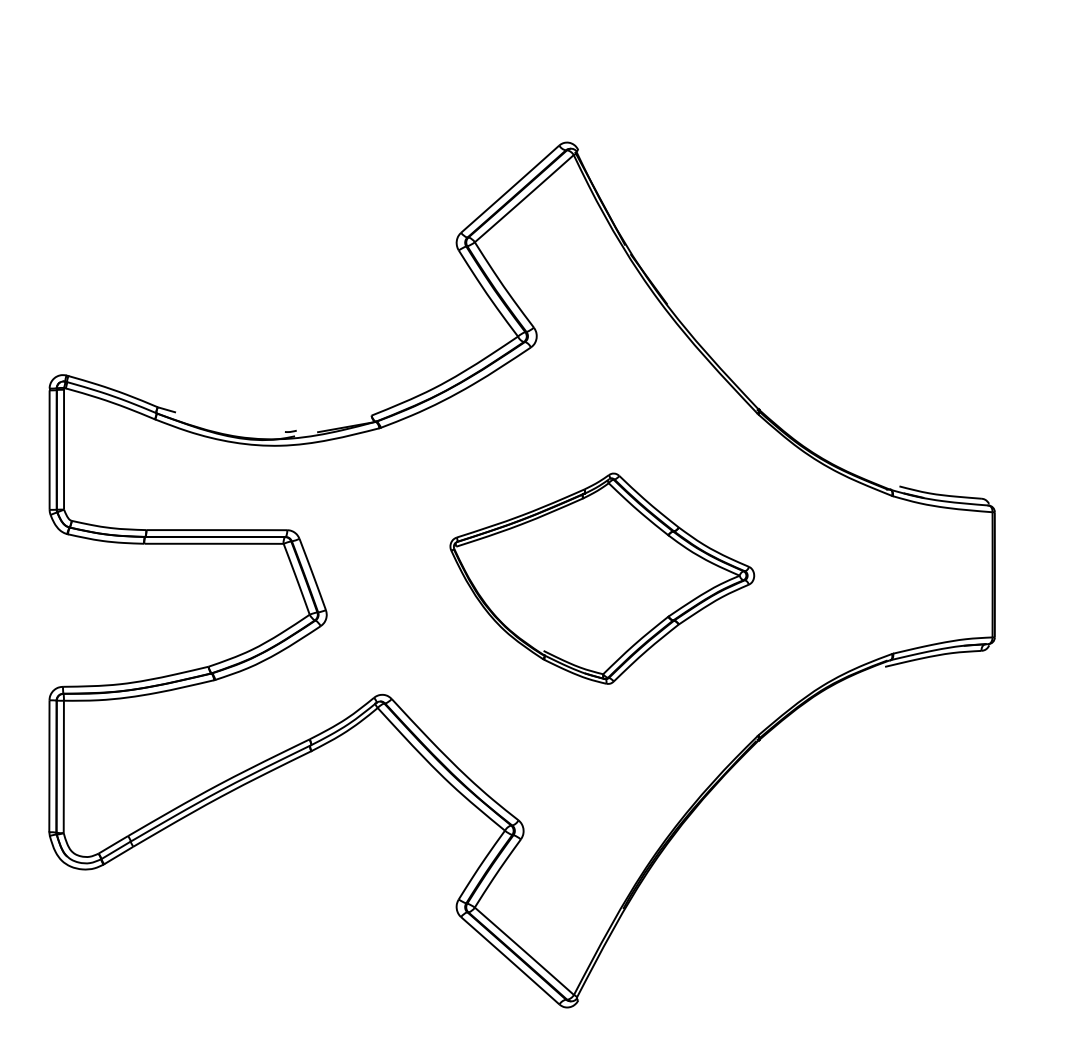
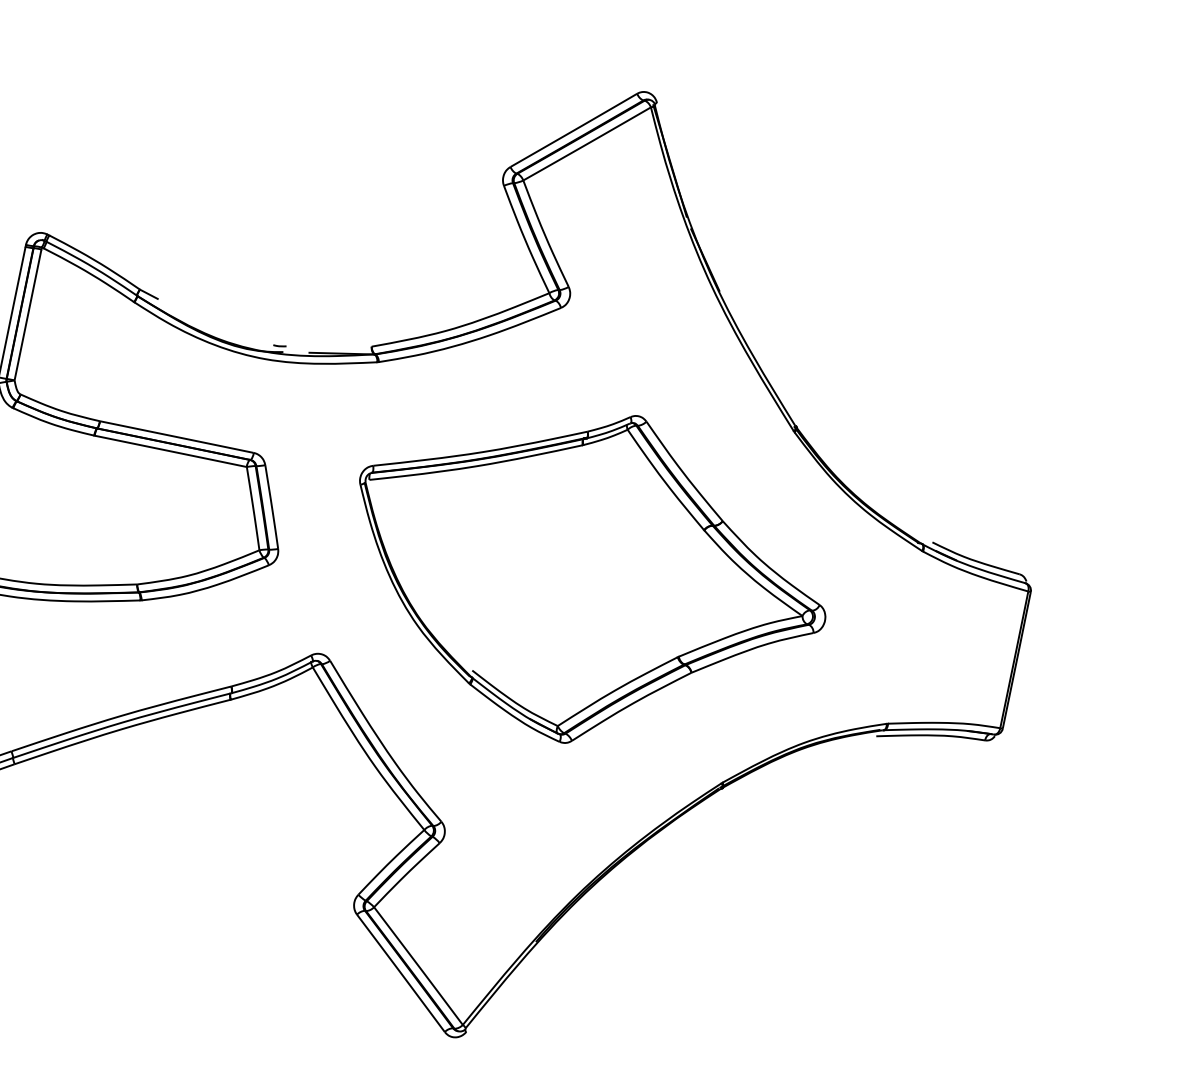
part: (602, 578) -> (587, 576), size x1.43

